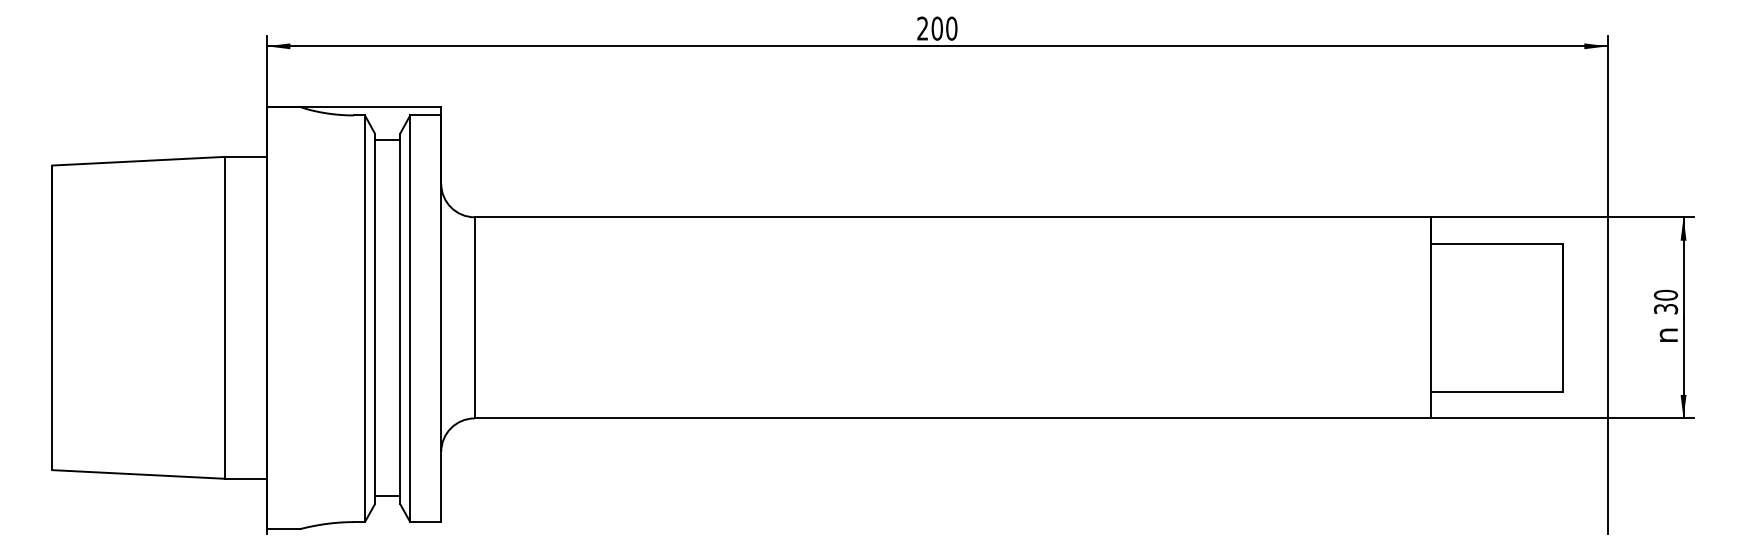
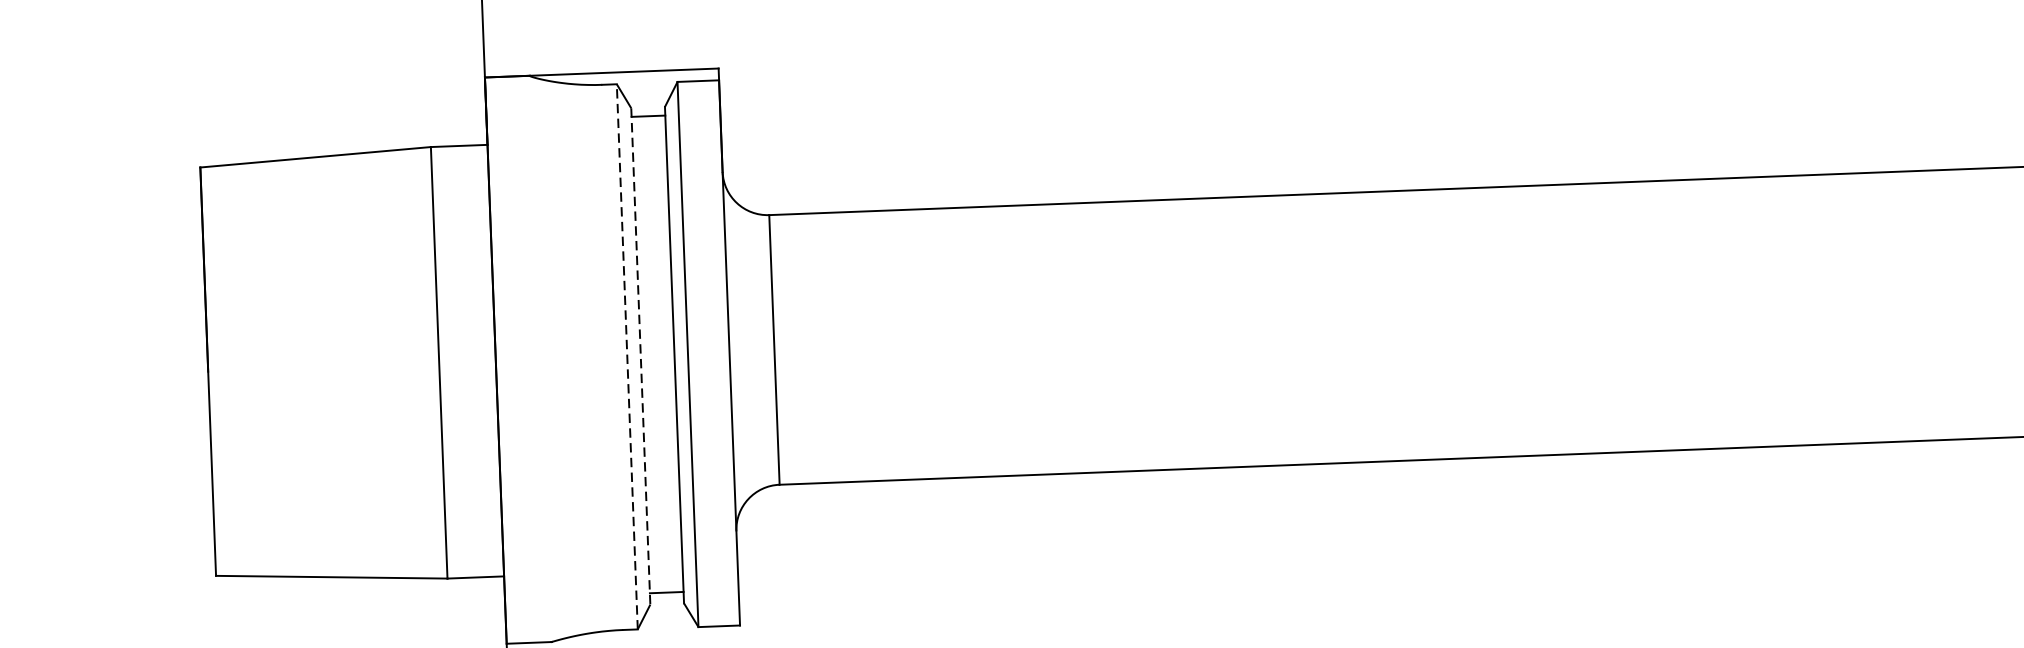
line: (364, 318) -> (626, 356), solid -> dashed
line: (375, 319) -> (641, 357), solid -> dashed

